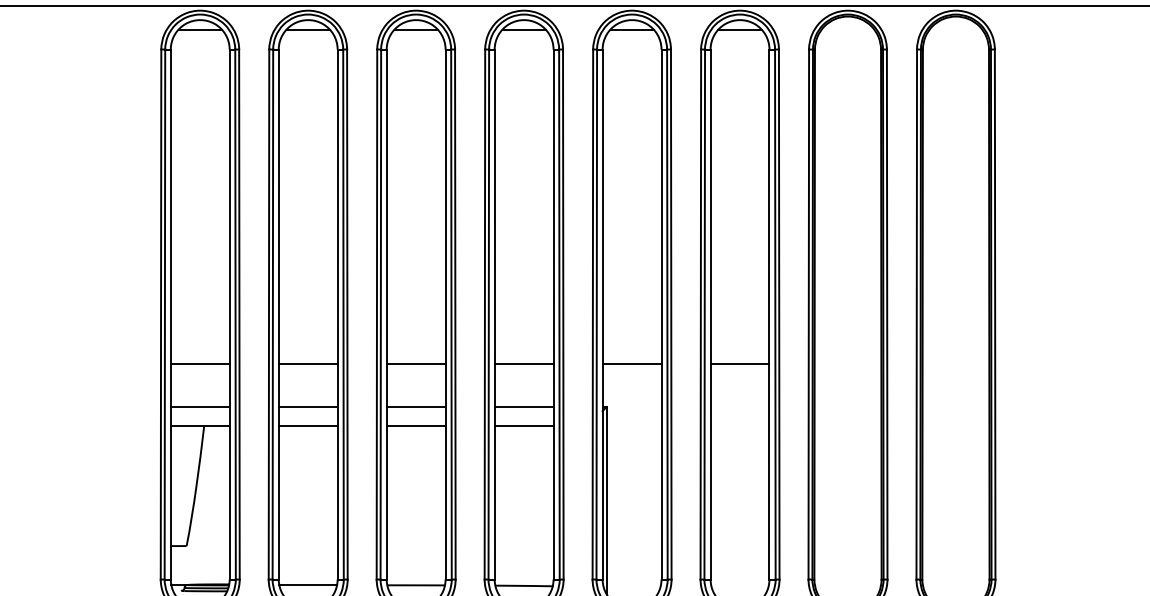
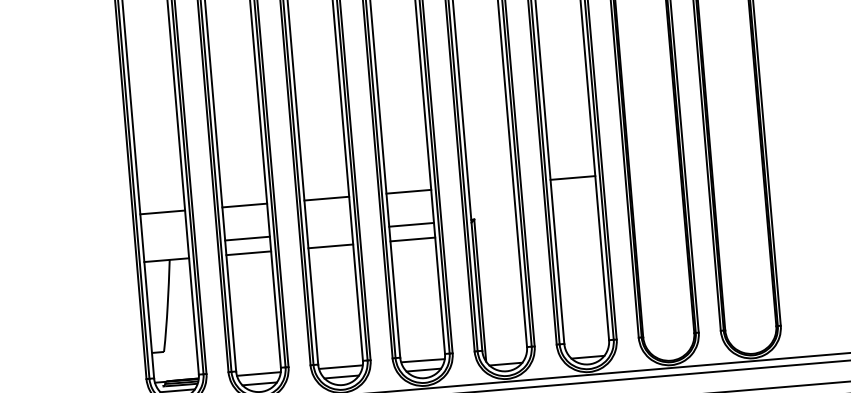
line: (631, 363) -> (490, 184), removed
line: (199, 407) -> (164, 245), removed
line: (415, 407) -> (329, 232), removed

